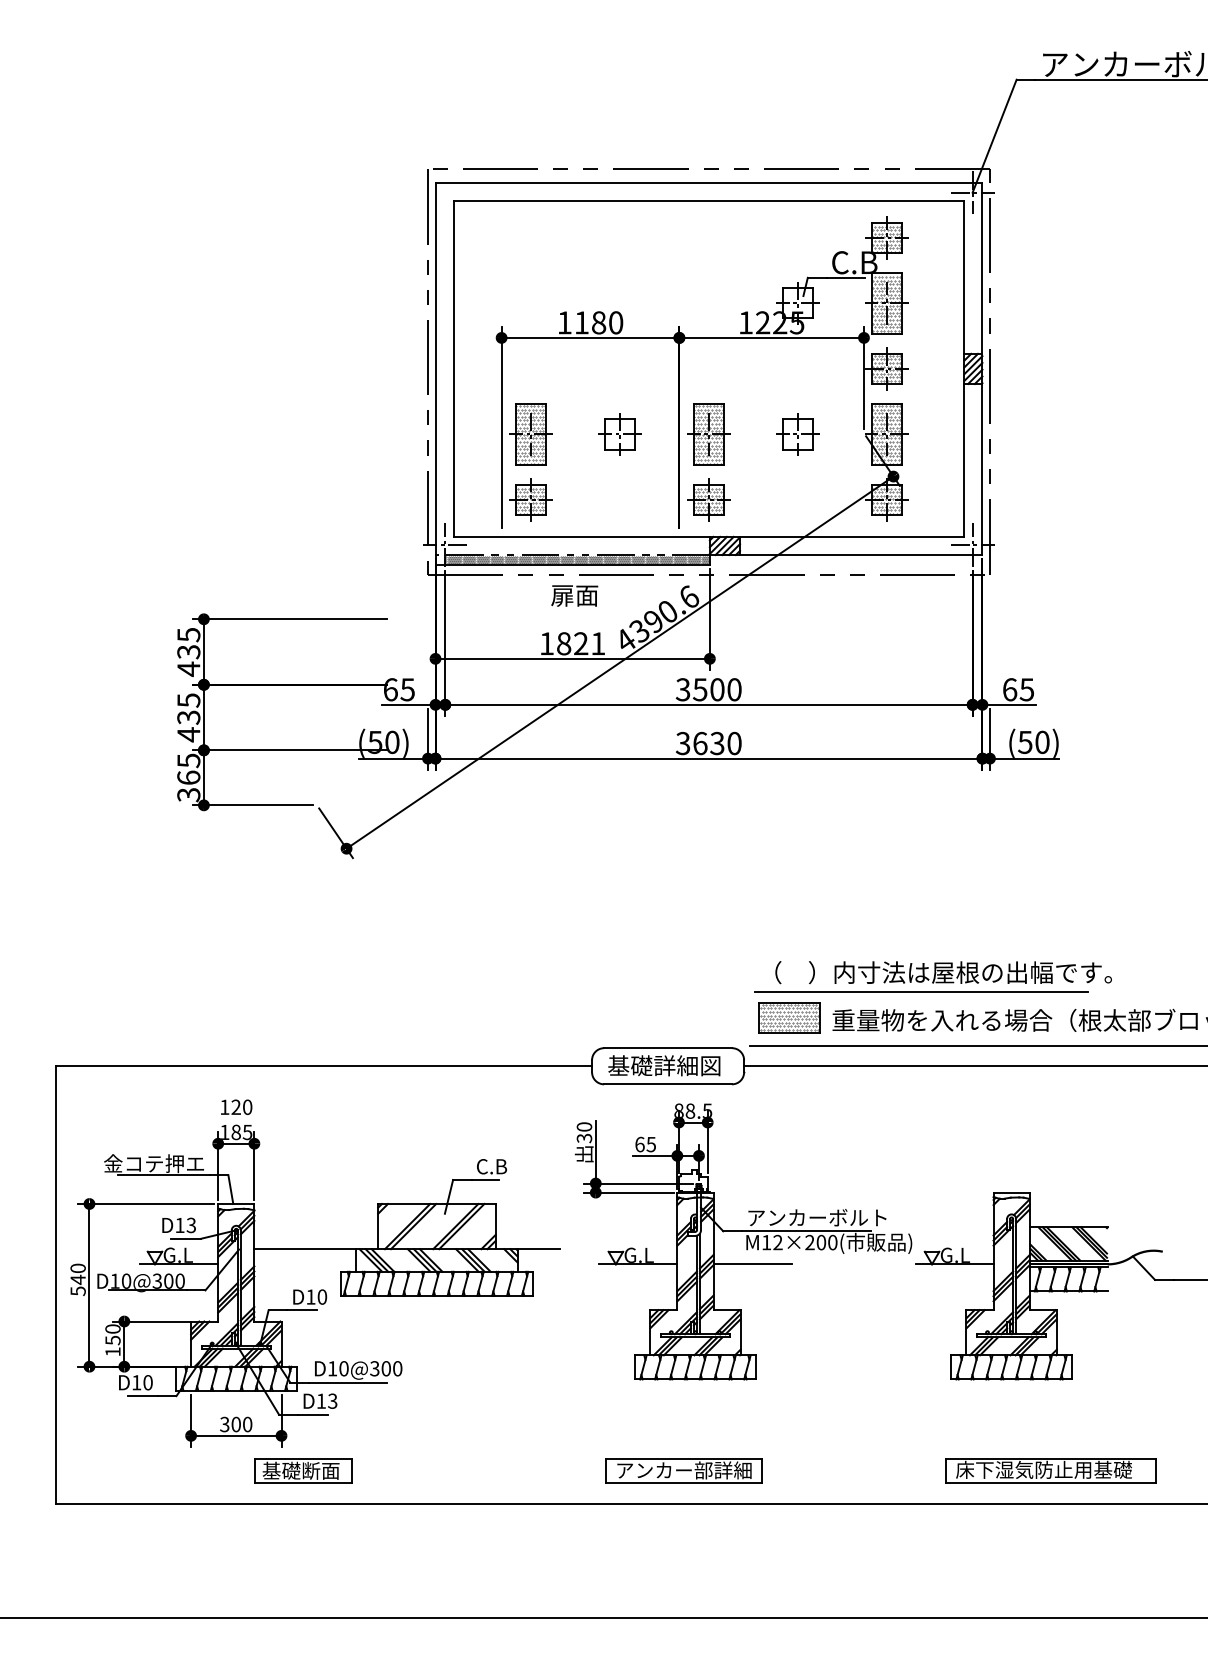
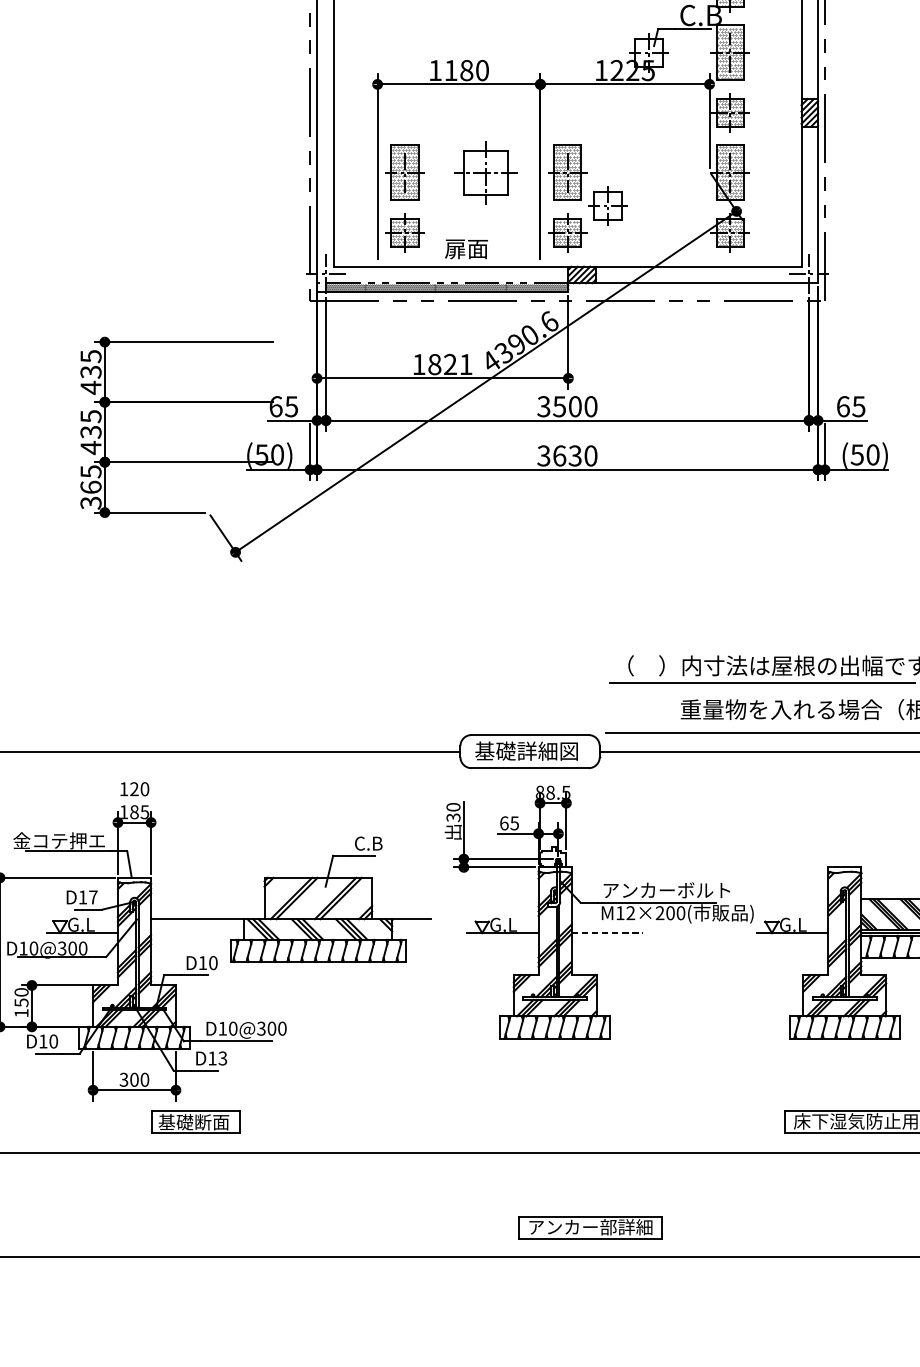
part: (619, 434) -> (485, 172), size x1.6
part: (797, 434) -> (607, 205), moved
text: (574, 595) -> (466, 248), moved
part: (789, 1017) -> (641, 706), removed
text: (191, 1225) -> (93, 897), D13 -> D17
line: (752, 1264) -> (607, 933), solid -> dashed
part: (683, 1470) -> (590, 1227), moved

